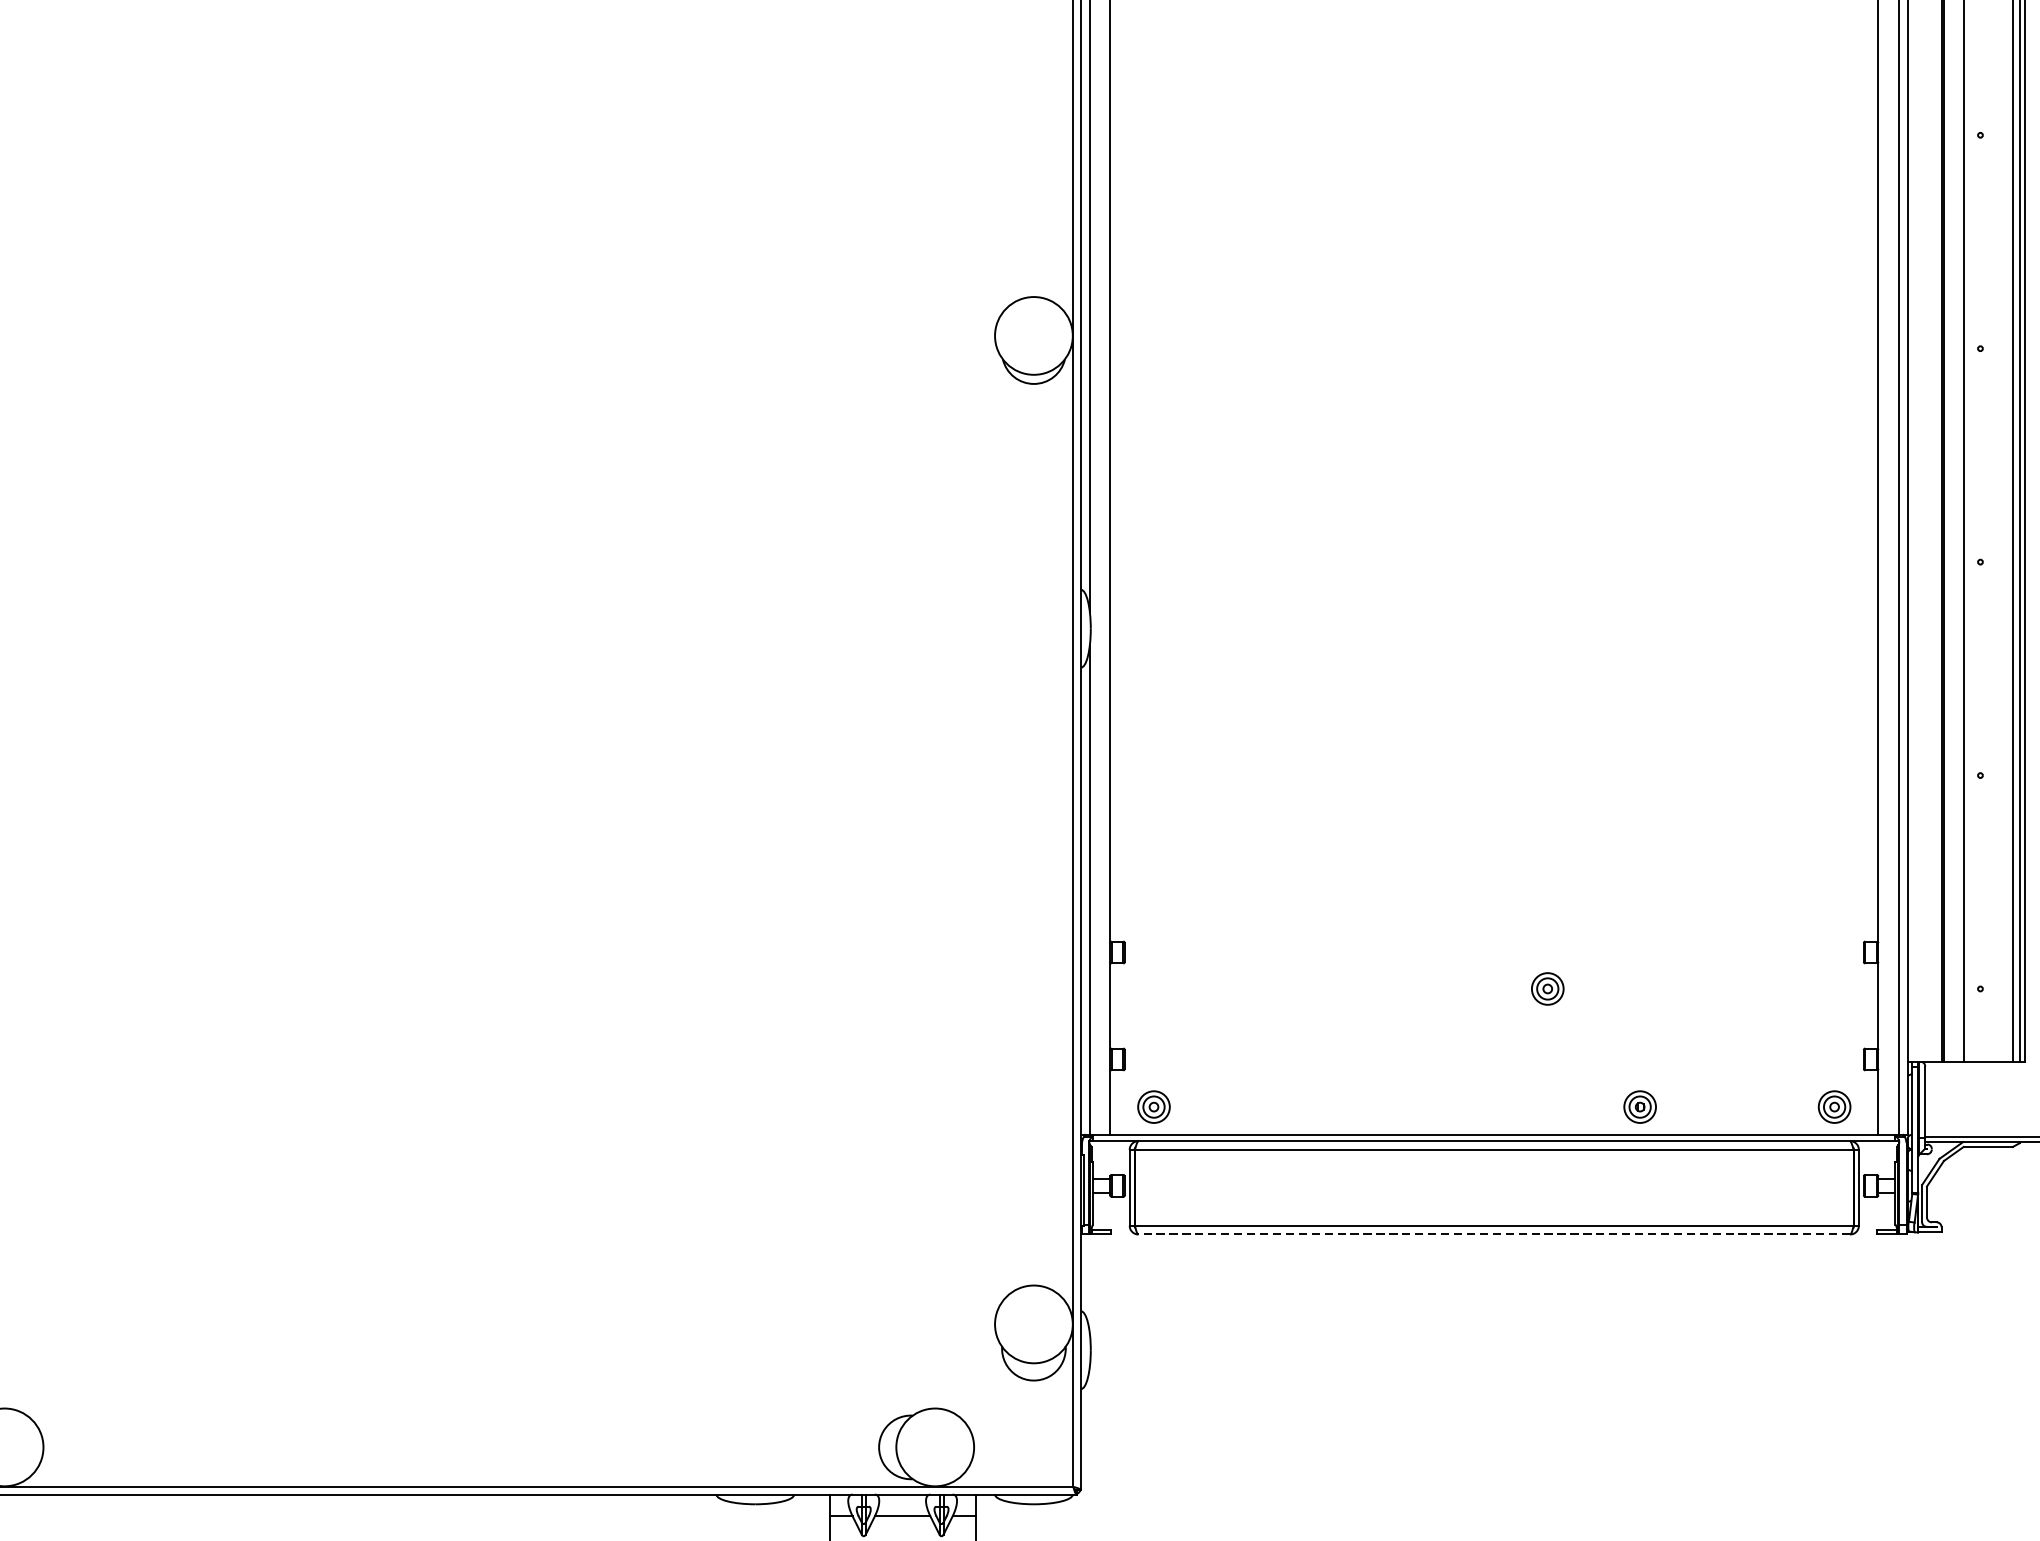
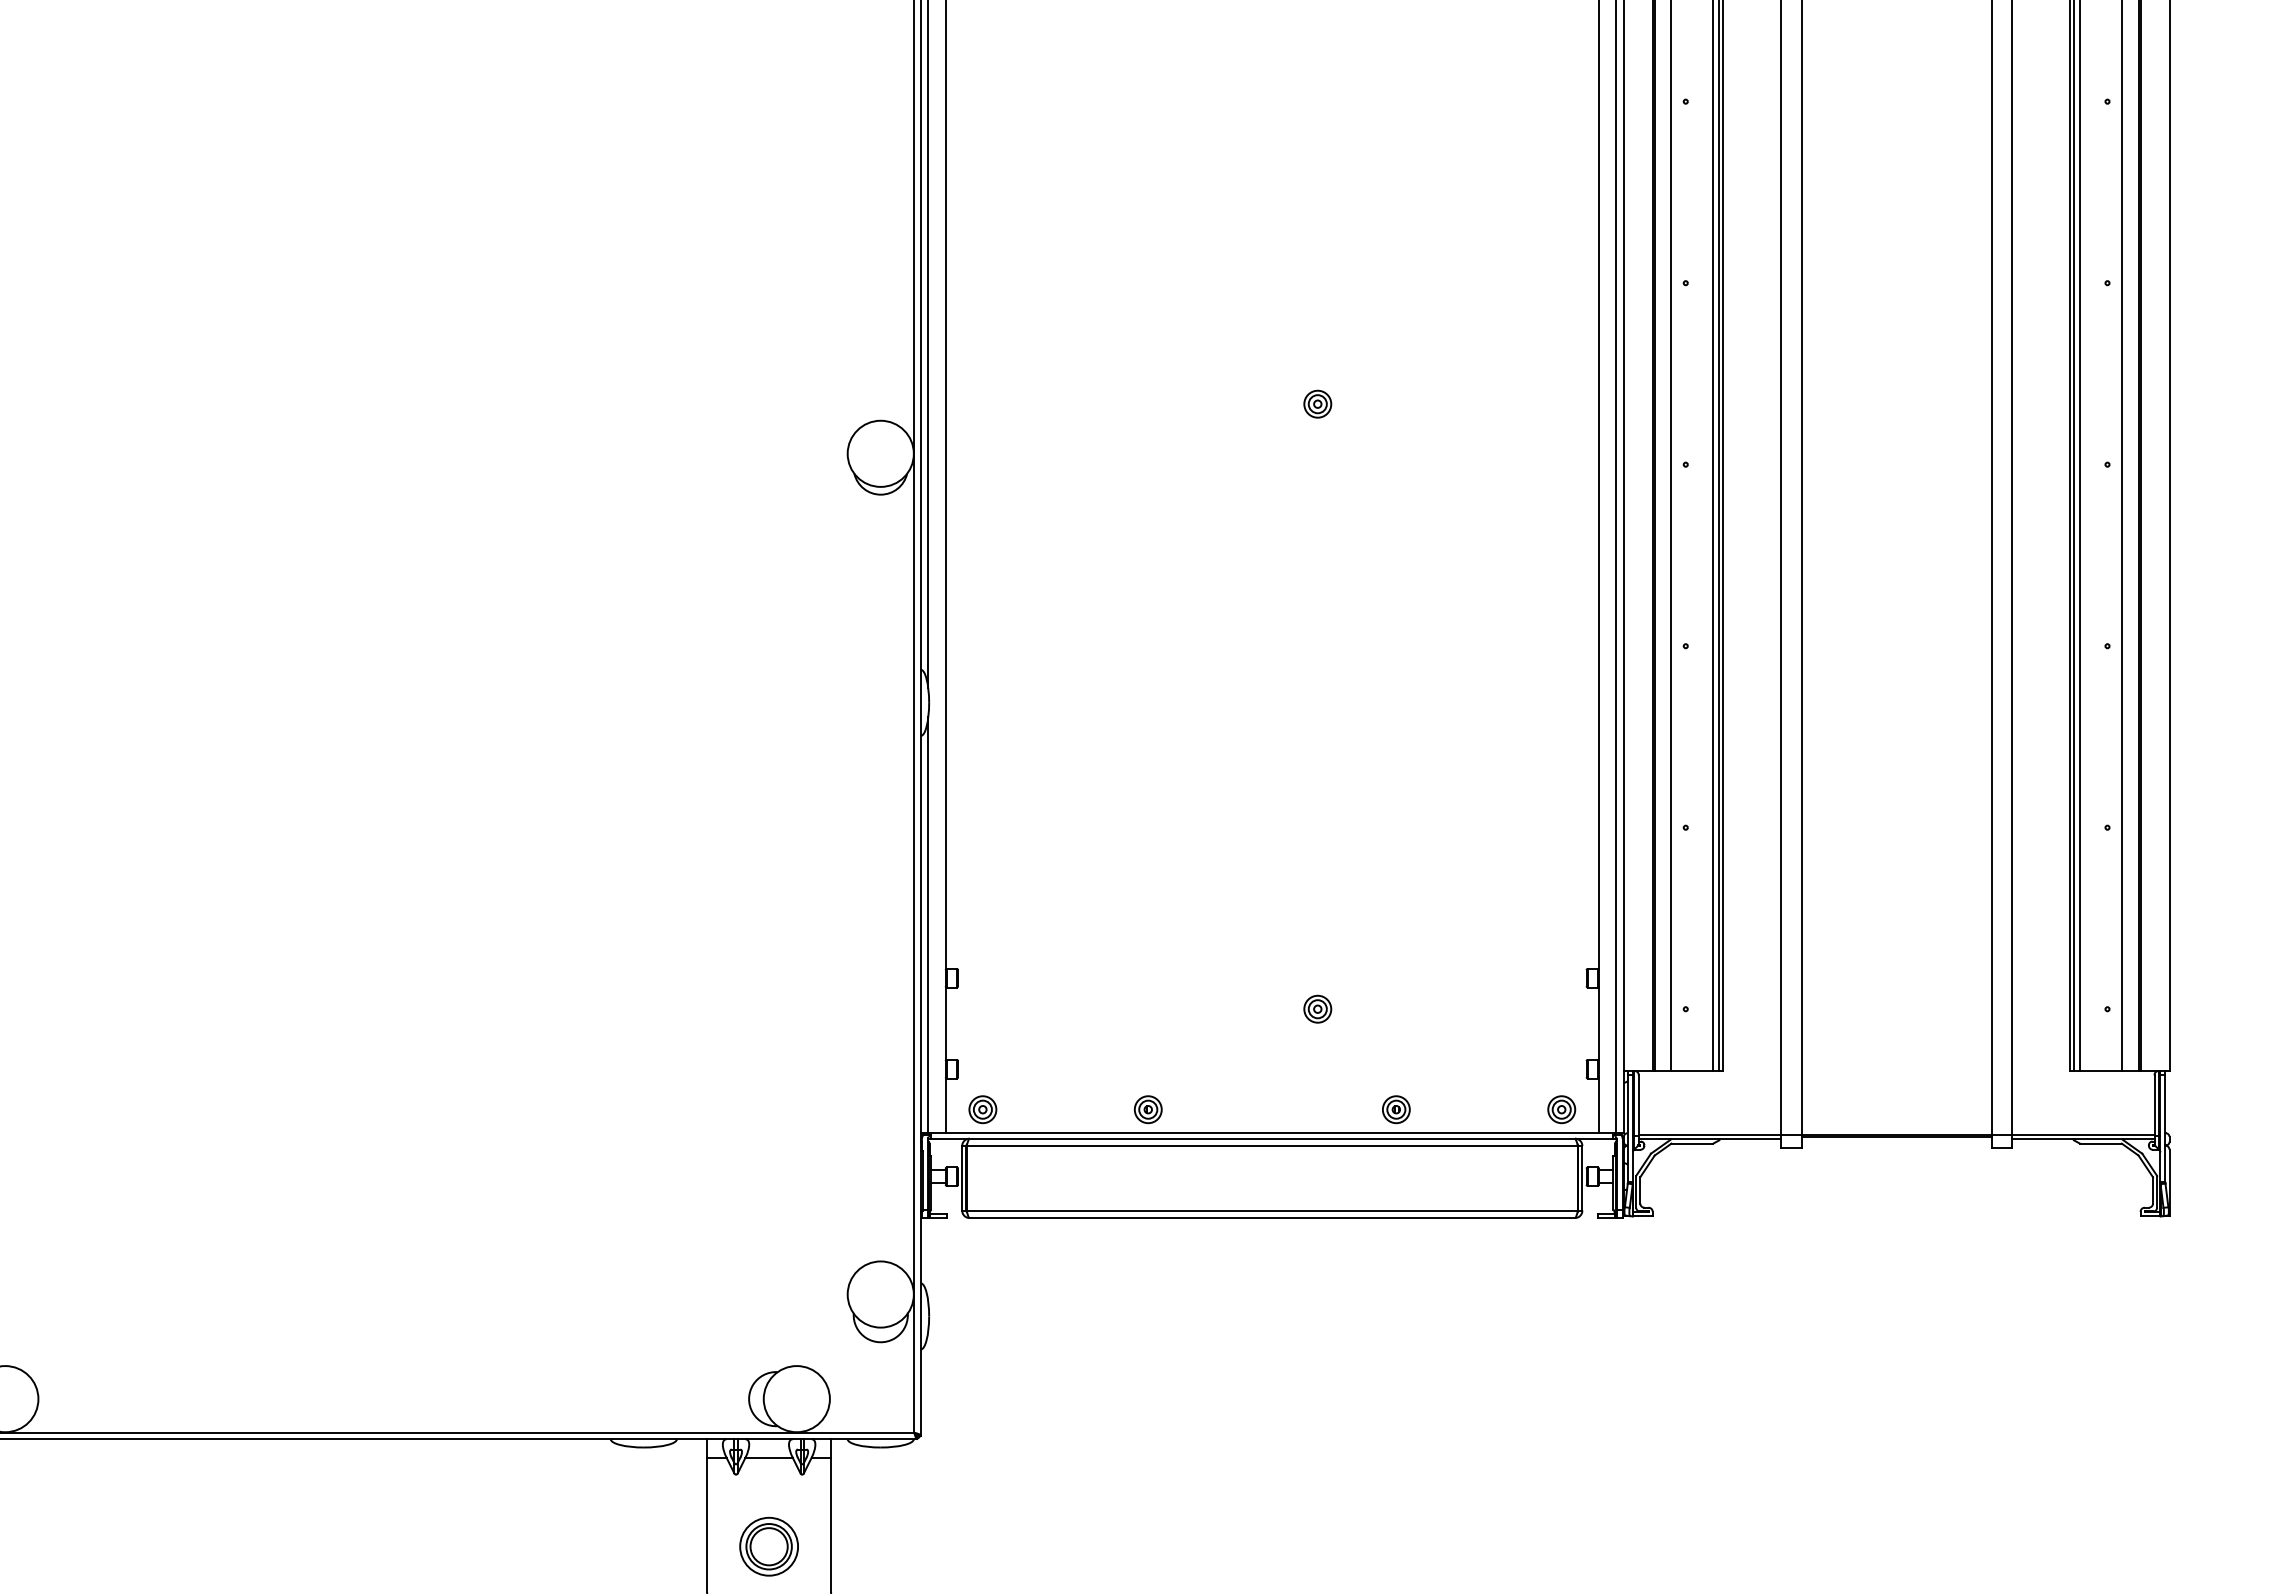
part: (1547, 276) -> (1317, 403), added
part: (1347, 1106) -> (1147, 1109), added
line: (1494, 1235) -> (1272, 1218), dashed -> solid

